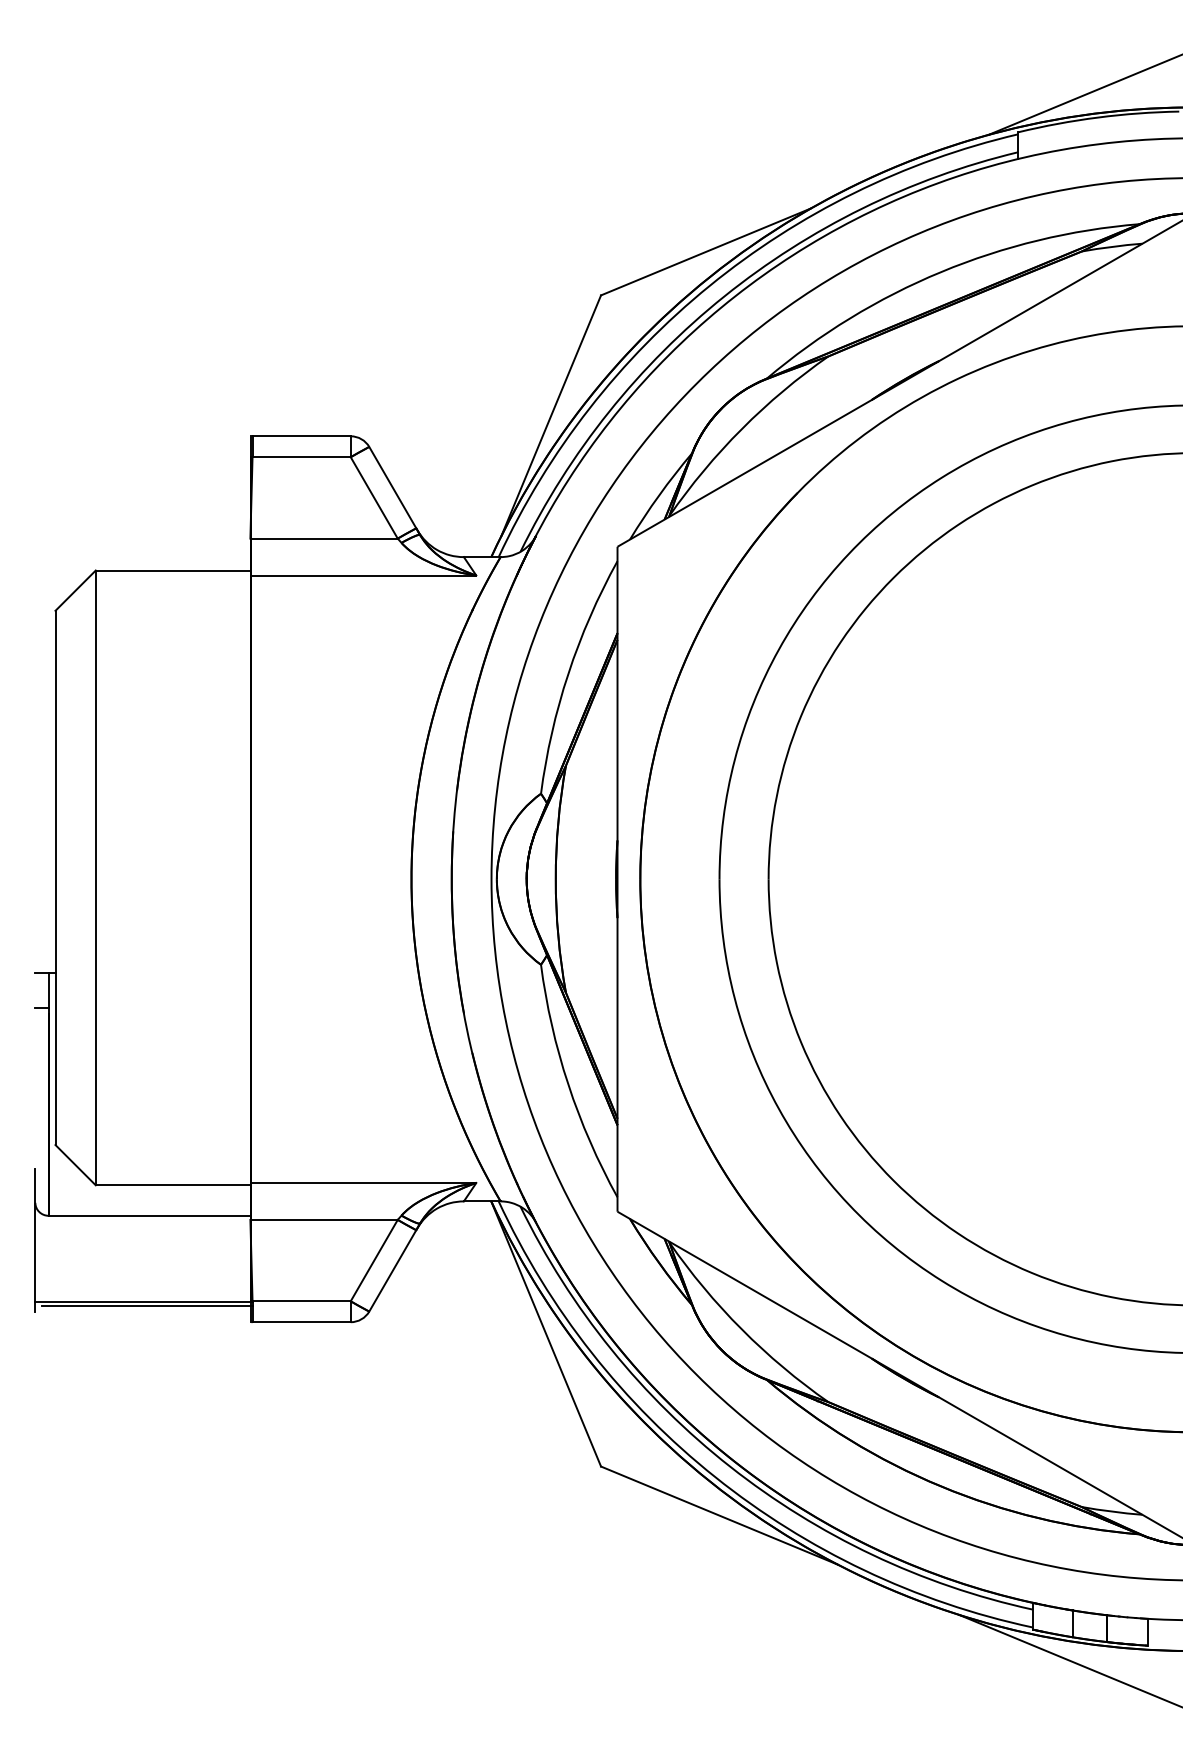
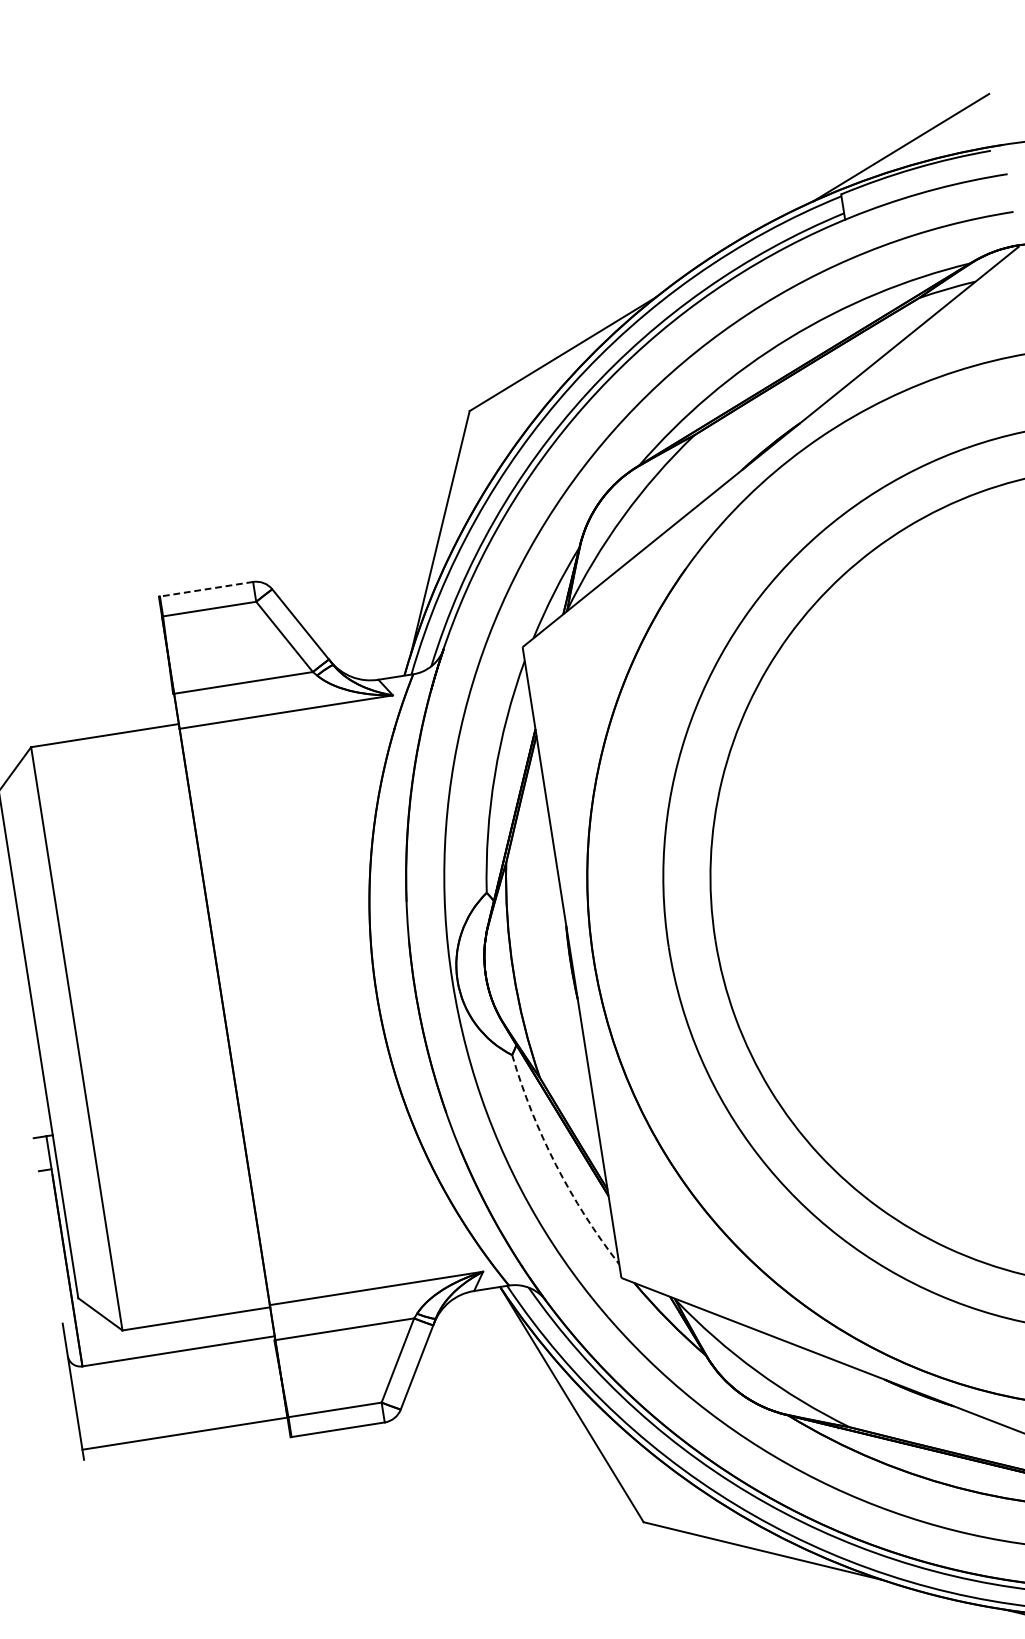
line: (301, 436) -> (206, 589), solid -> dashed
arc: (568, 1084) -> (556, 1164), solid -> dashed
line: (147, 1305) -> (189, 1436), removed

